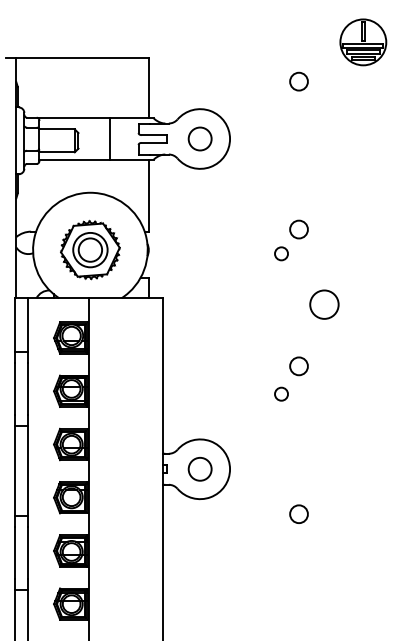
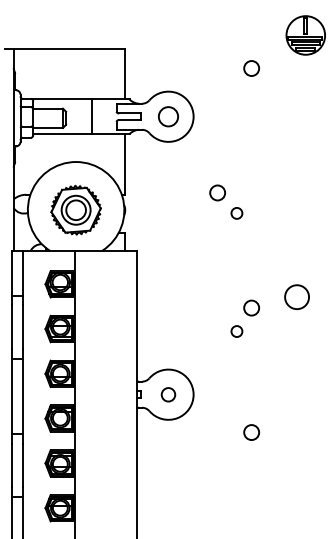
circle: (298, 229) -> (217, 192), moved
circle: (323, 303) -> (296, 296), moved
circle: (200, 469) -> (168, 394), size x0.7

